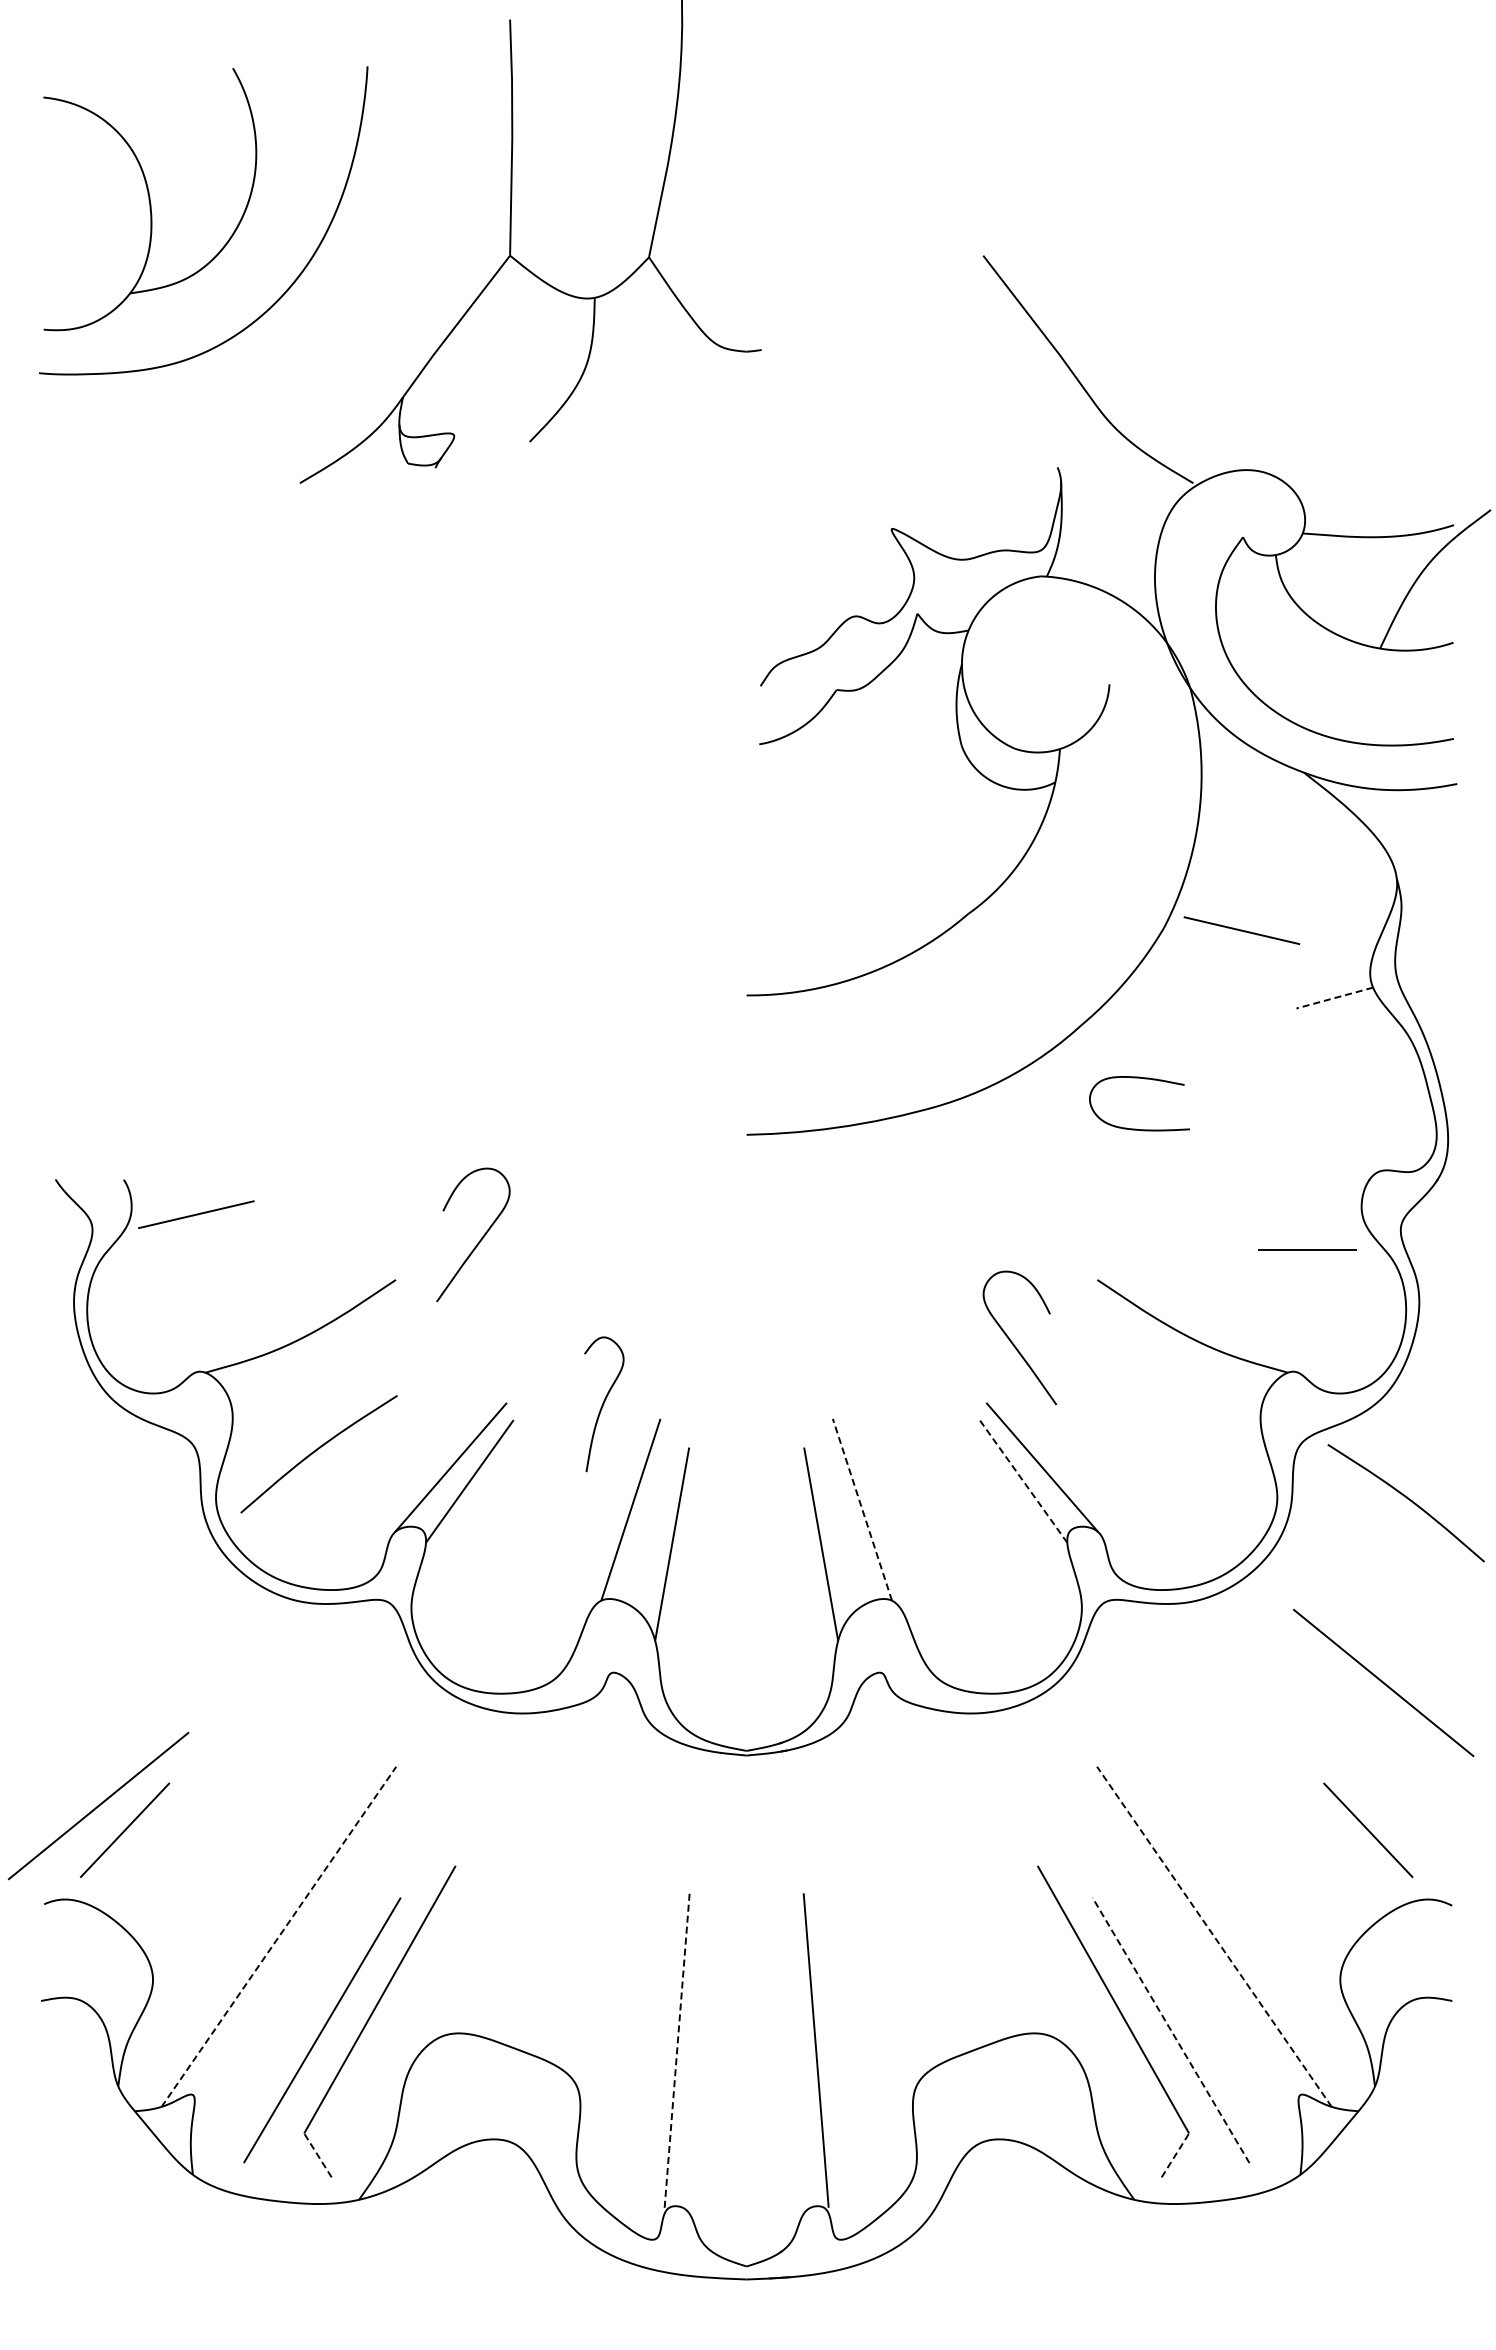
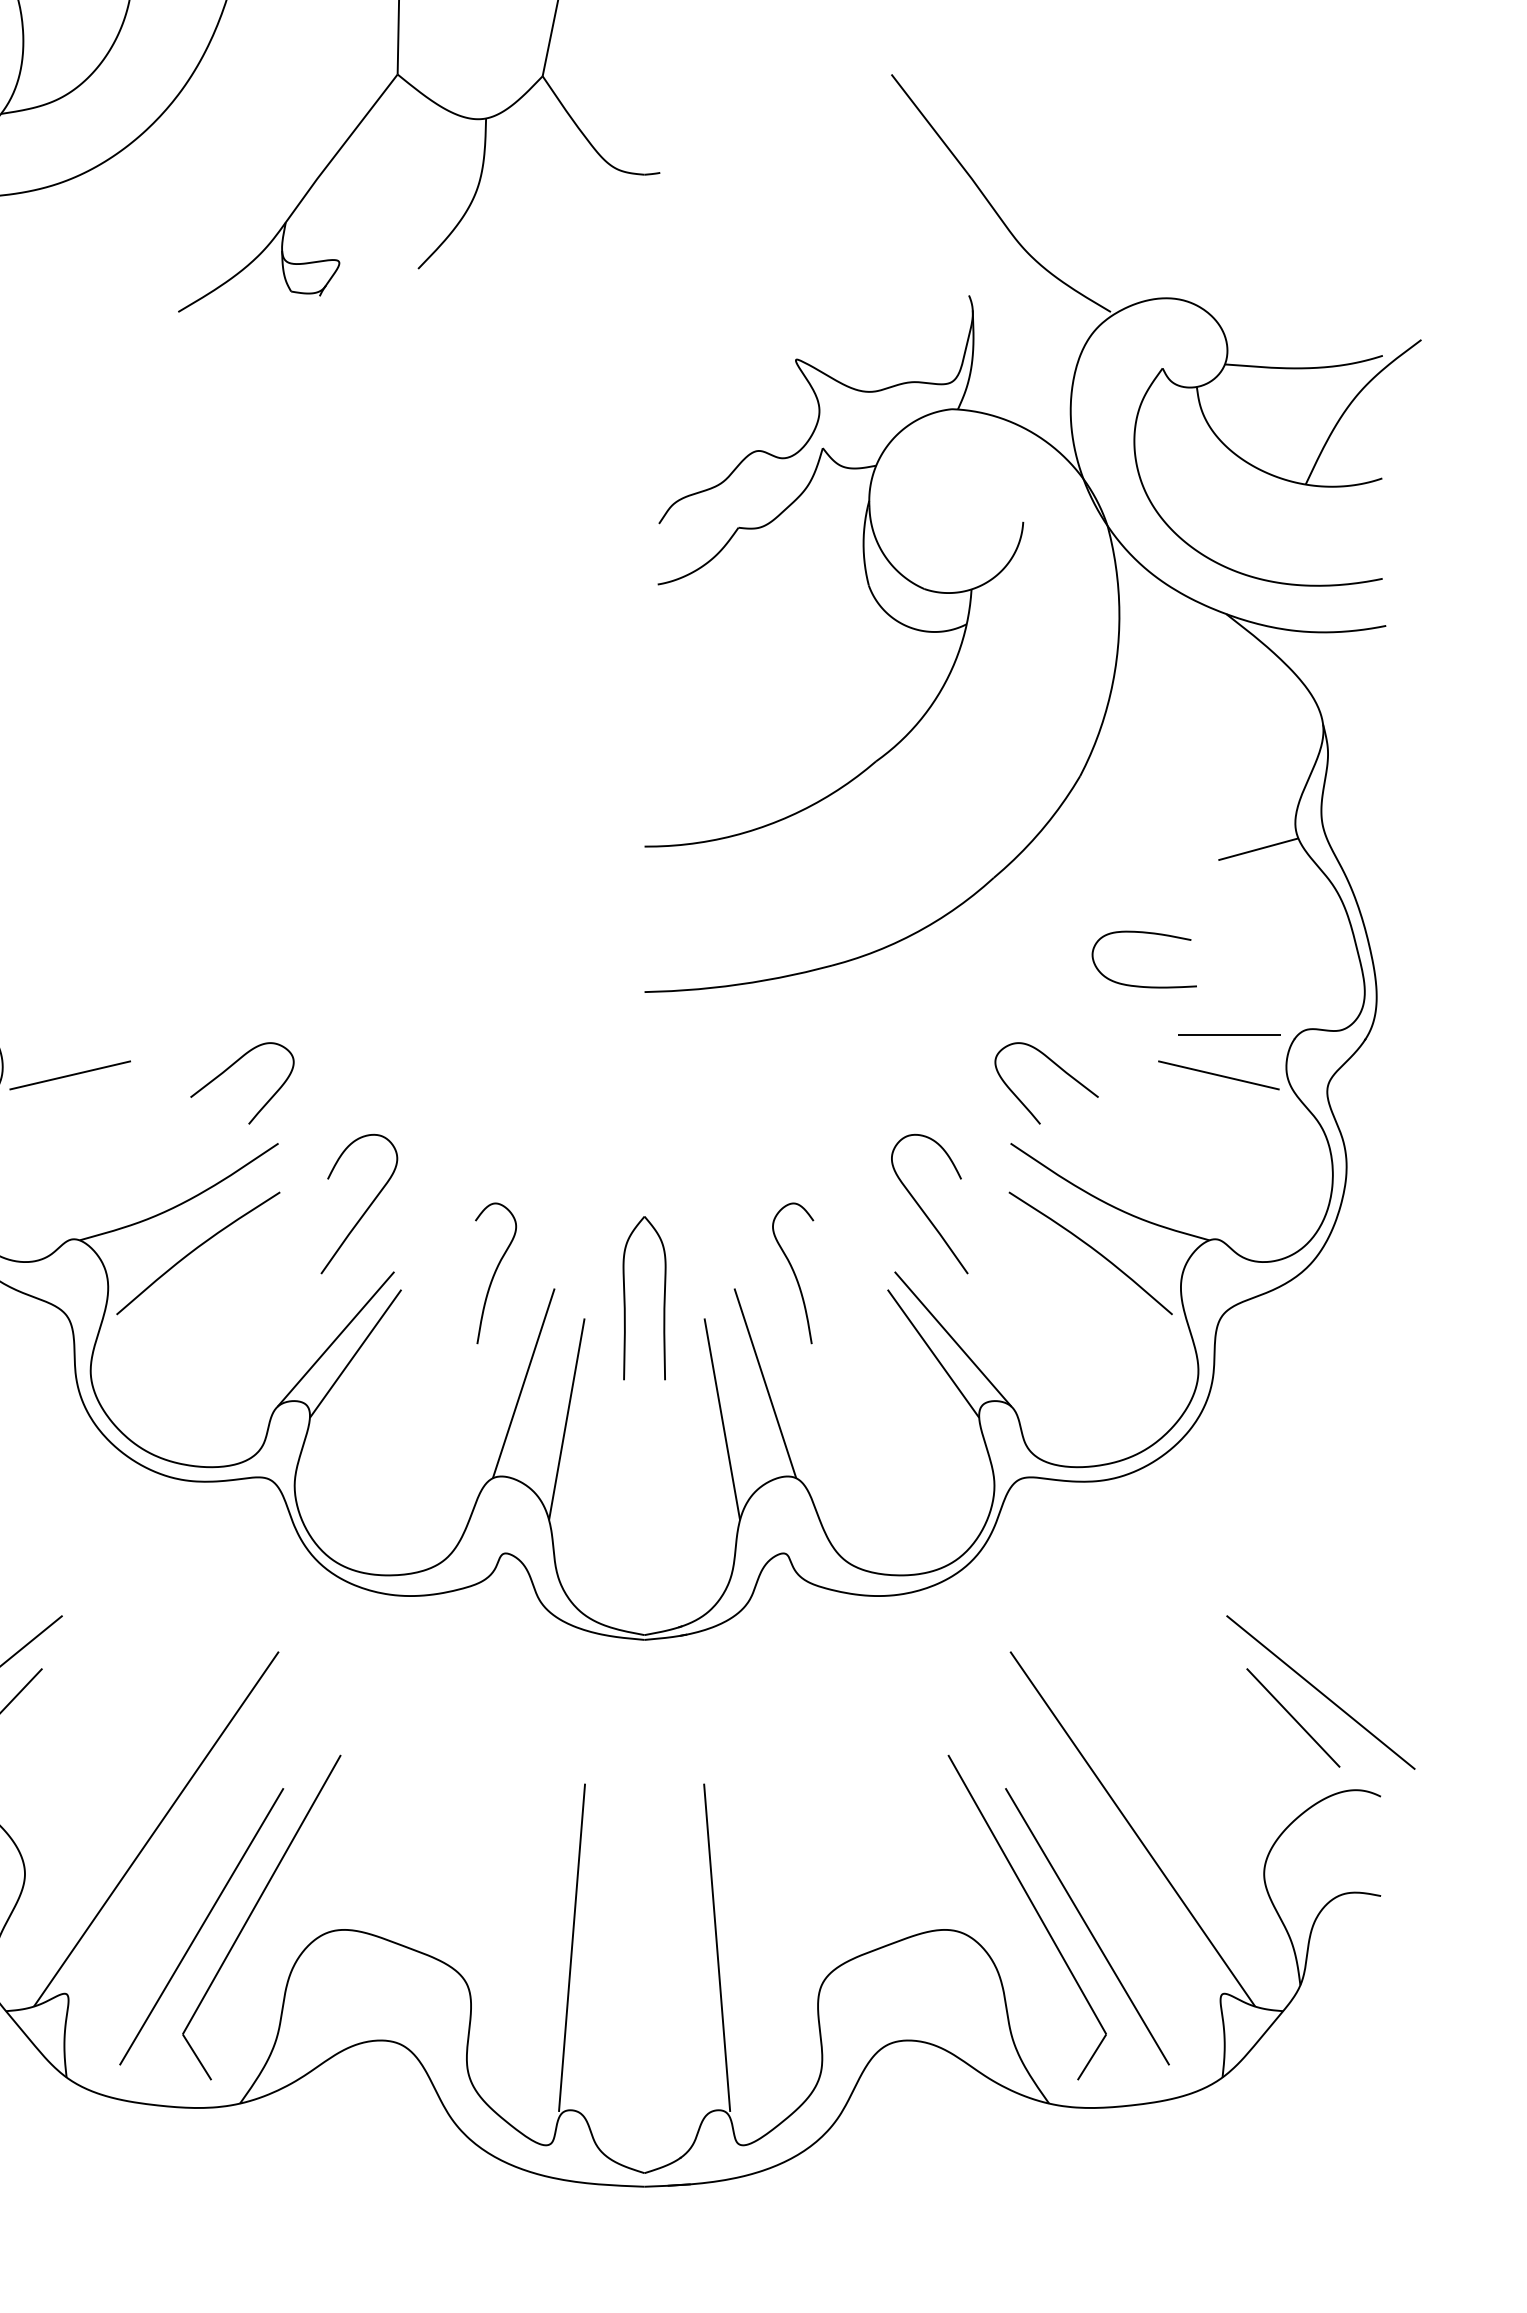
line: (1241, 930) -> (1218, 1075), moved
line: (1334, 998) -> (1258, 849), dashed -> solid
curve: (1144, 1079) -> (1149, 934), moved
curve: (352, 1205) -> (233, 1065), added
curve: (1144, 1208) -> (1059, 1068), added
curve: (479, 1240) -> (365, 1209), moved
line: (1307, 1249) -> (1229, 1034), moved
curve: (888, 1403) -> (792, 1272), added
part: (728, 1427) -> (625, 1297), added
curve: (316, 1451) -> (195, 1250), moved
line: (1023, 1480) -> (933, 1352), dashed -> solid
curve: (1407, 1499) -> (1092, 1249), moved
line: (862, 1509) -> (765, 1383), dashed -> solid
line: (1383, 1683) -> (1320, 1693), moved
line: (278, 1936) -> (155, 1828), dashed -> solid
line: (1214, 1936) -> (1132, 1828), dashed -> solid
line: (1170, 2029) -> (1086, 1925), dashed -> solid
line: (677, 2050) -> (572, 1947), dashed -> solid
line: (317, 2155) -> (196, 2057), dashed -> solid
line: (1175, 2155) -> (1092, 2057), dashed -> solid

